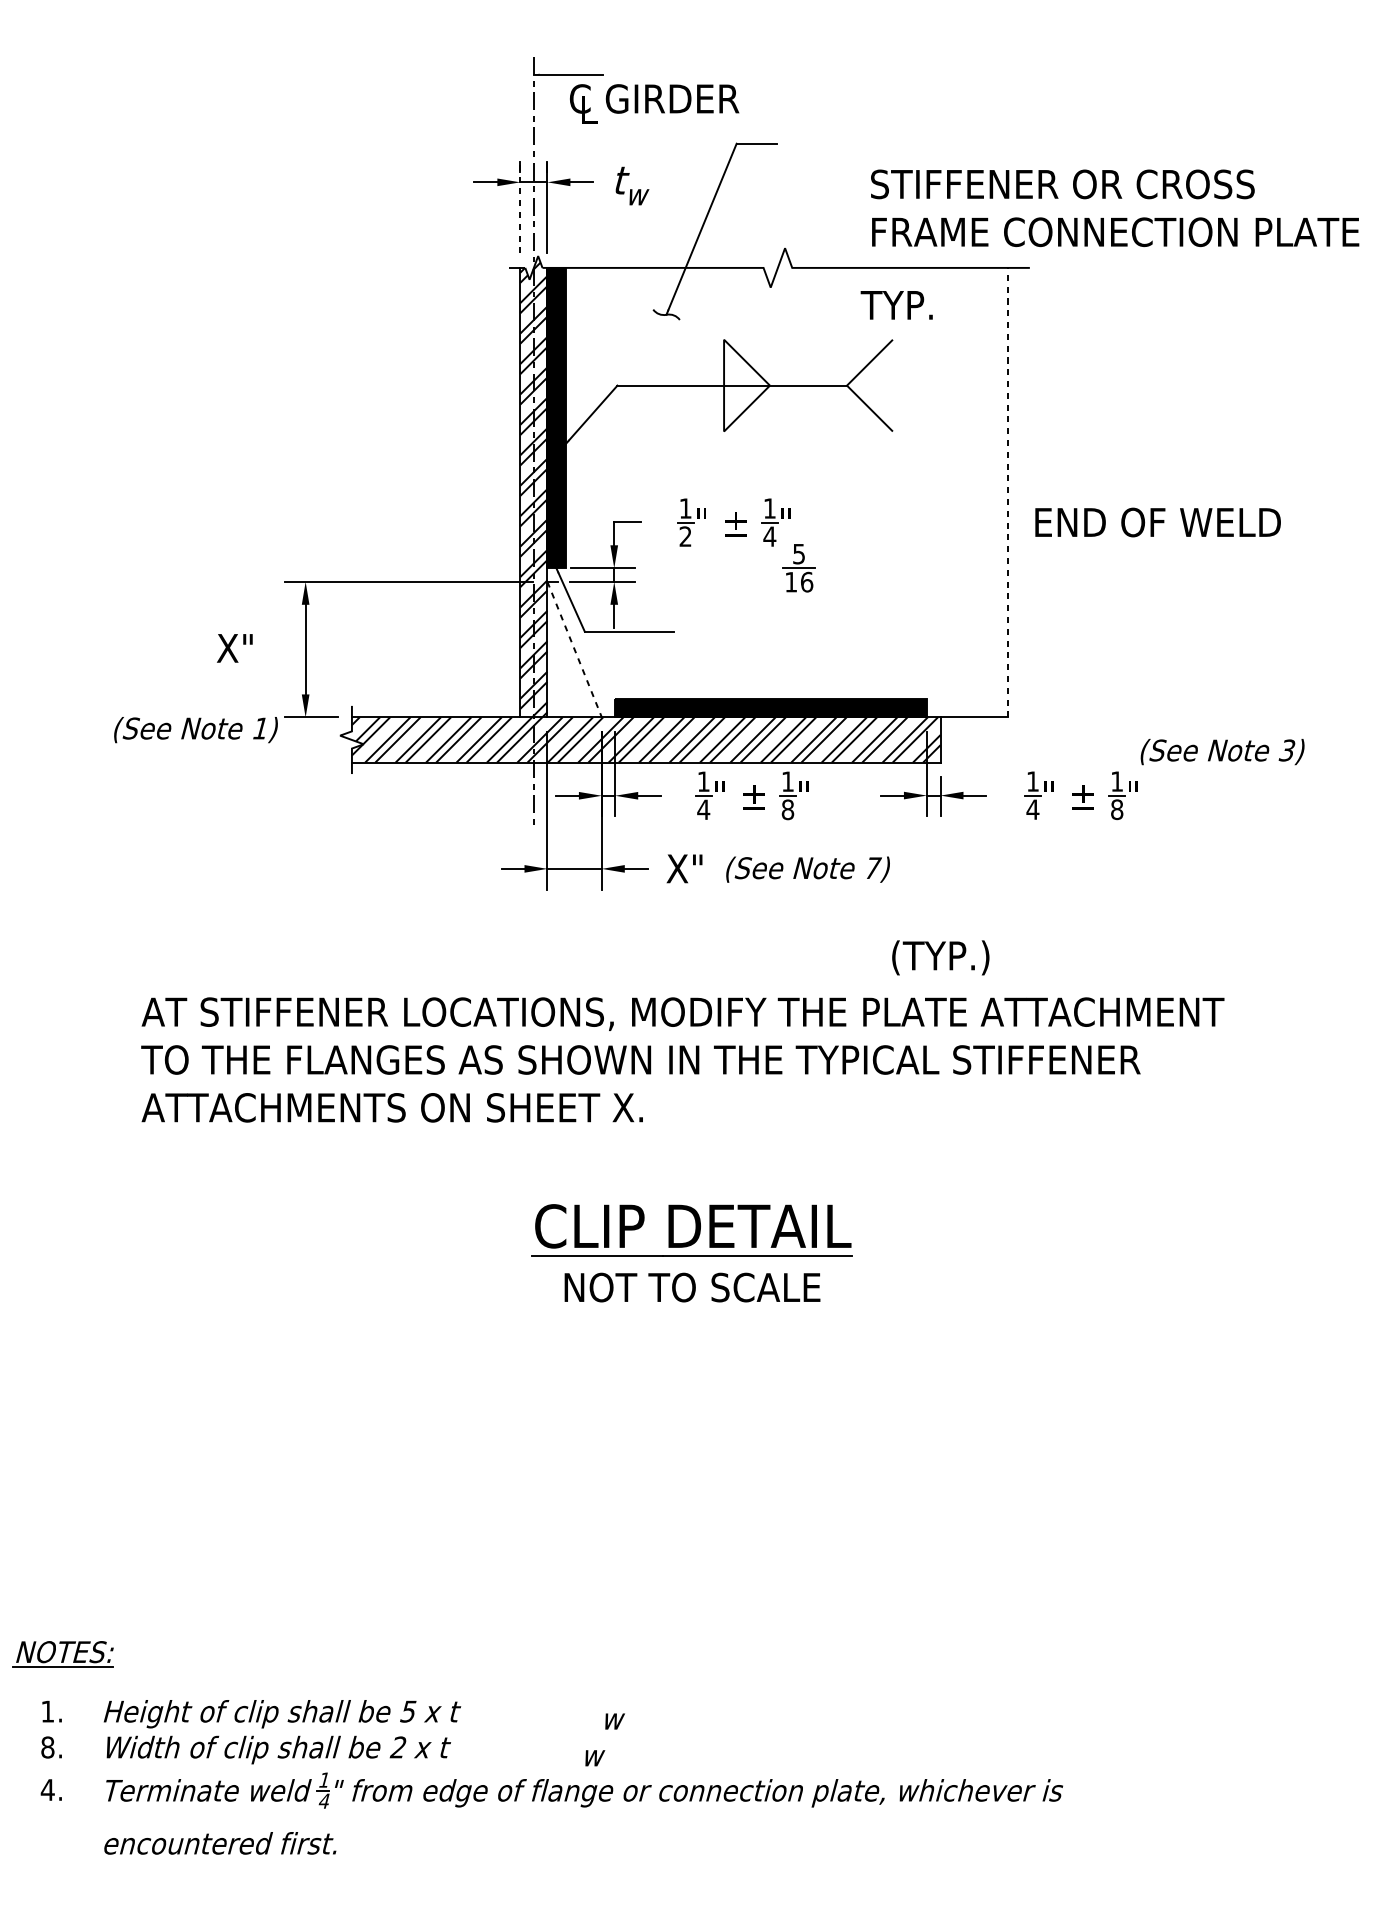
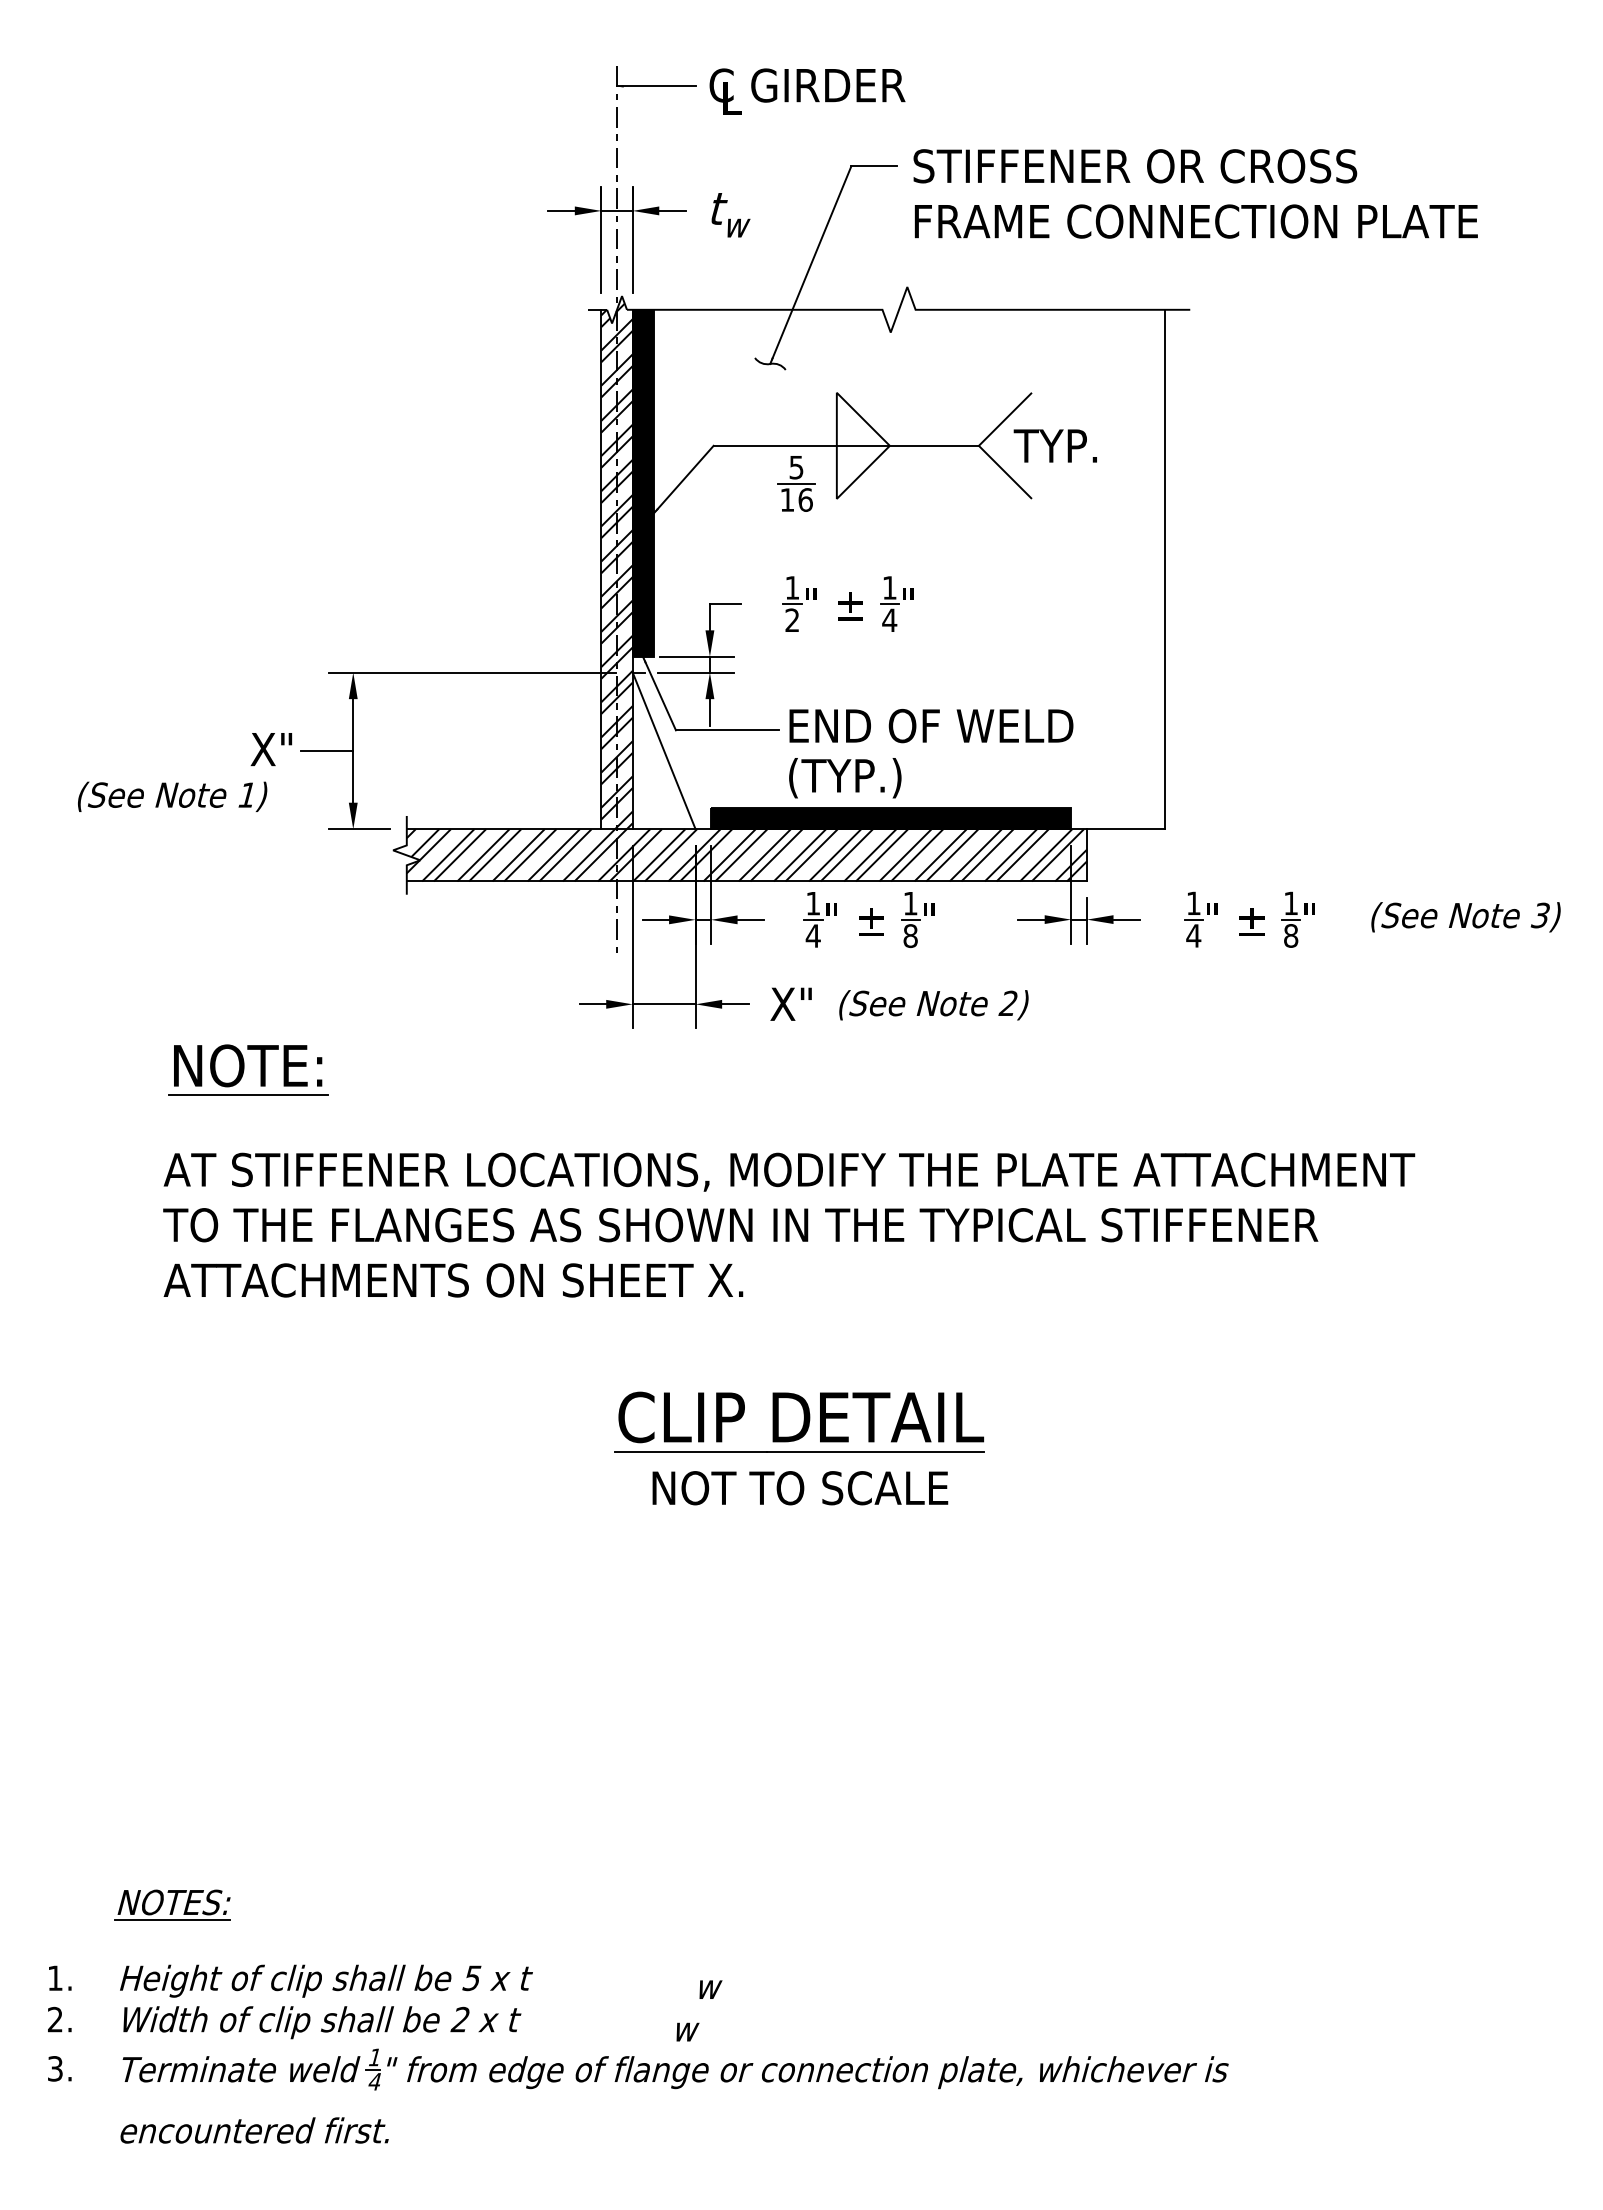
text: (654, 104) -> (807, 91), moved
line: (520, 207) -> (601, 240), dashed -> solid
text: (1114, 207) -> (1195, 193), moved
text: (895, 304) -> (1054, 445), moved
line: (1008, 492) -> (1165, 569), dashed -> solid
text: (1158, 522) -> (931, 726), moved
part: (799, 567) -> (796, 483), moved
line: (283, 649) -> (327, 750), added
line: (574, 650) -> (664, 751), dashed -> solid
text: (195, 729) -> (172, 796), moved
text: (1222, 752) -> (1465, 917), moved
text: (872, 867) -> (1008, 1002), 7) -> 2)
part: (214, 925) -> (248, 1069), added
text: (940, 958) -> (845, 778), moved
part: (63, 1653) -> (172, 1904), moved
text: (47, 1747) -> (54, 2019), 8. -> 2.
text: (47, 1789) -> (55, 2068), 4. -> 3.

